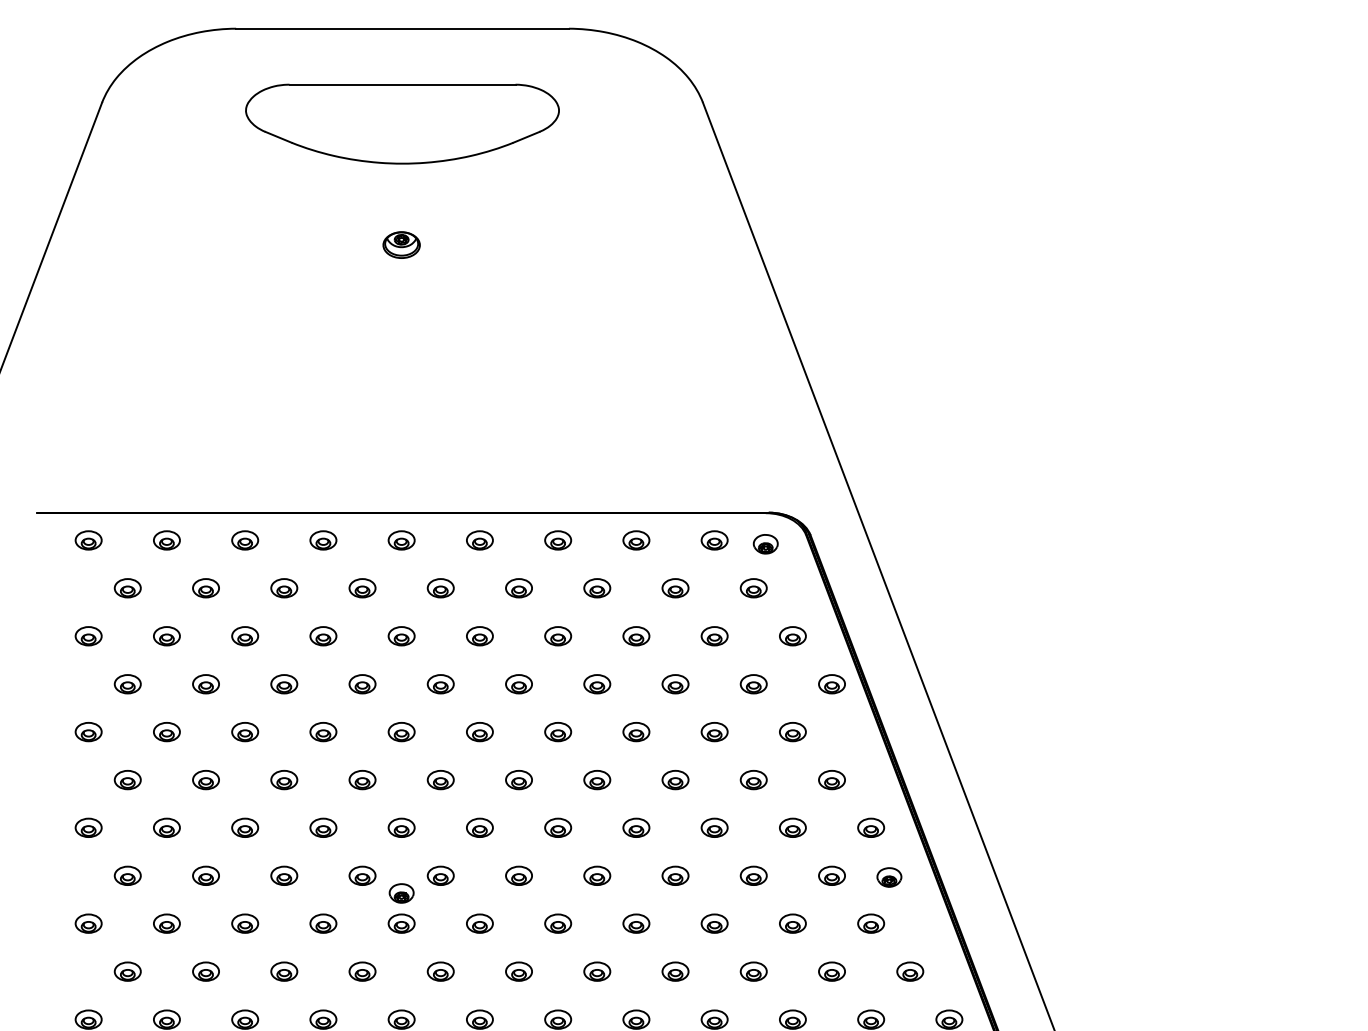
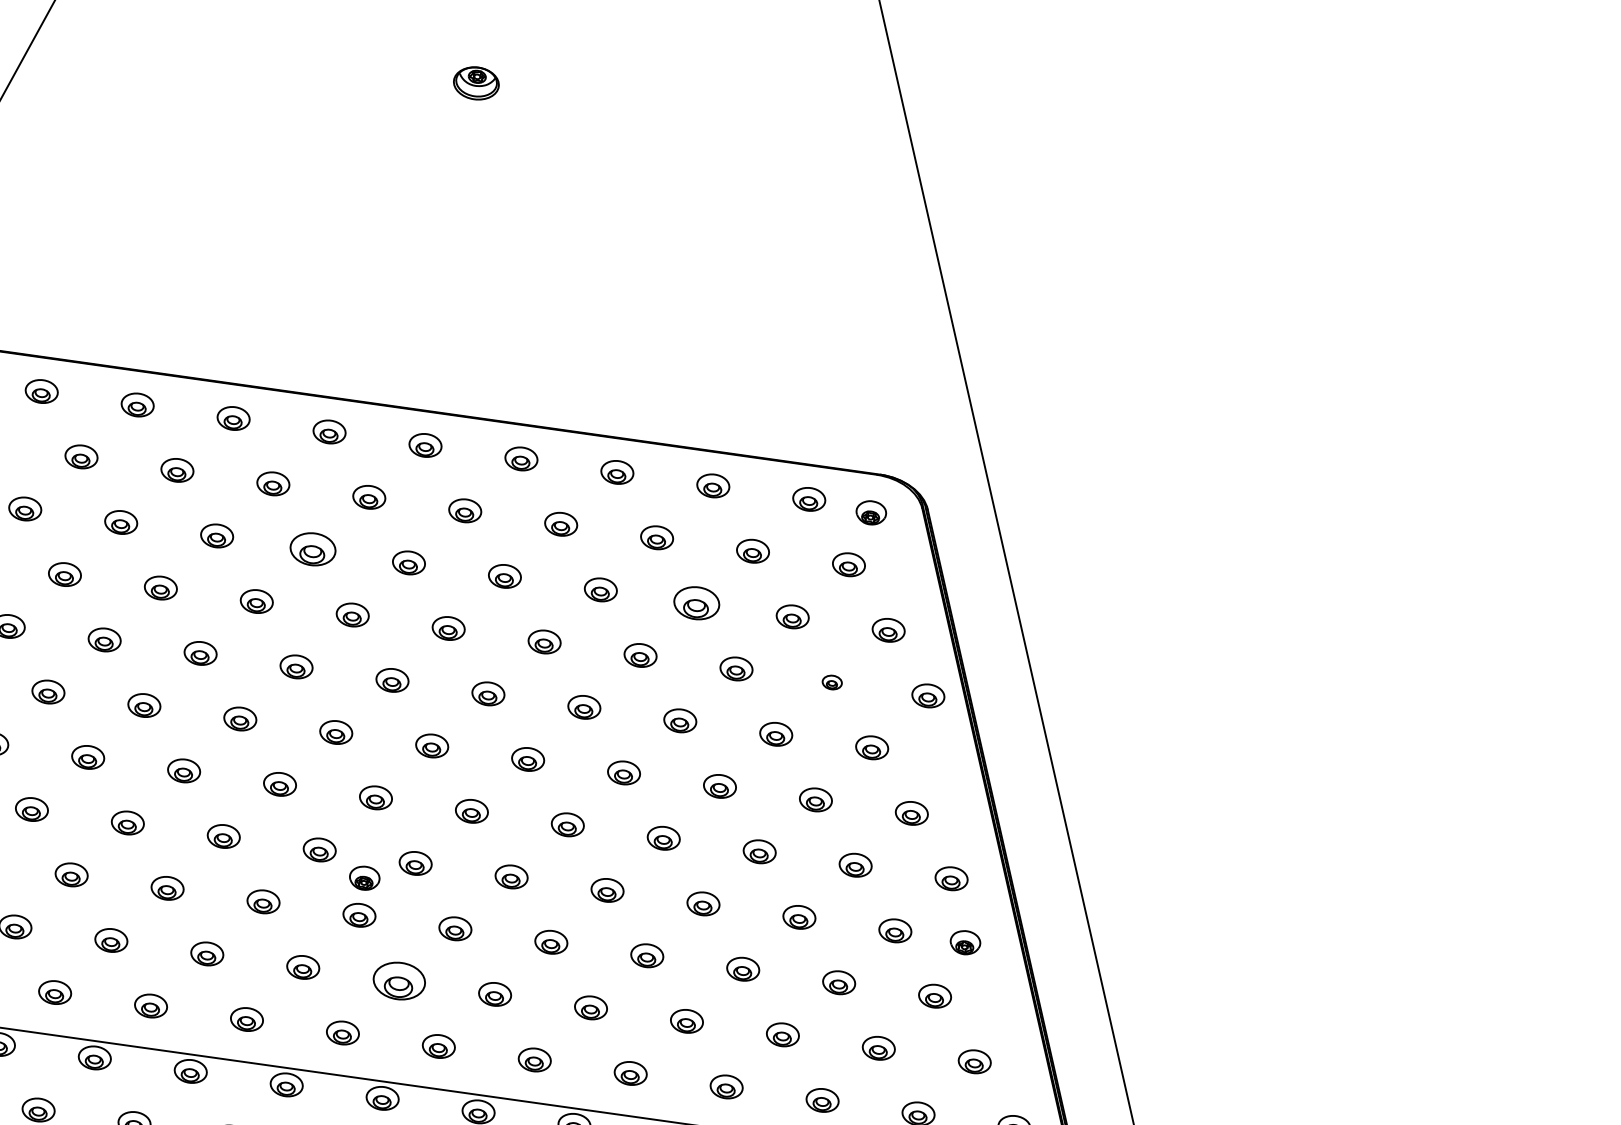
part: (323, 636) -> (313, 549), size x1.4
part: (636, 636) -> (696, 603), size x1.4
part: (753, 684) -> (832, 682), size x0.6
part: (440, 971) -> (398, 980), size x1.6

